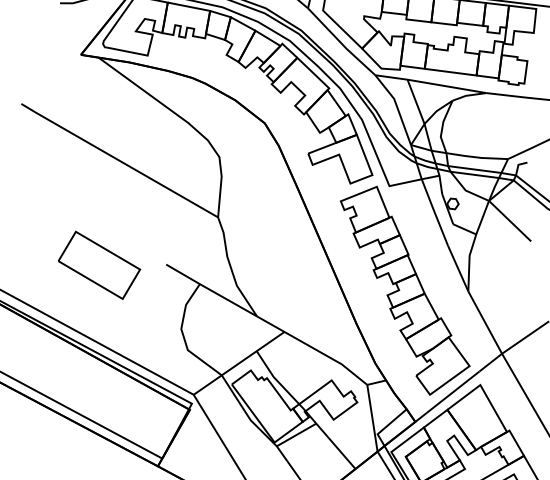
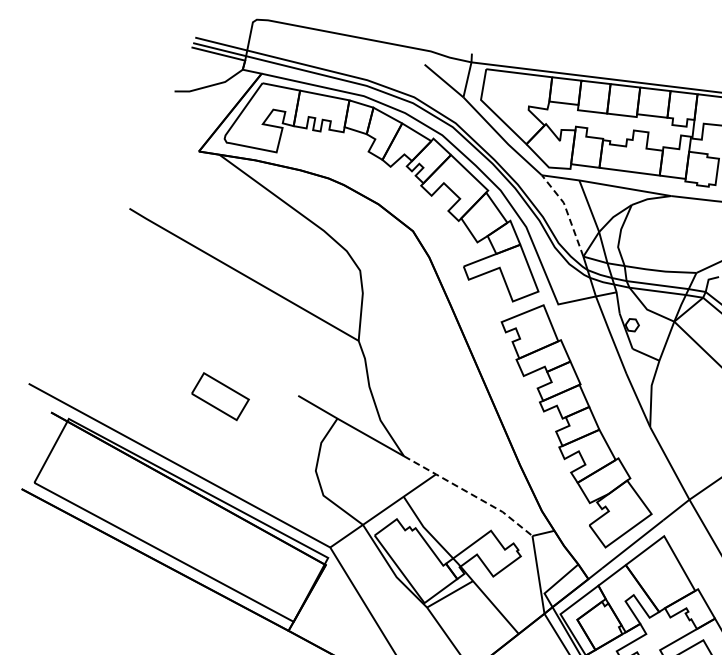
line: (397, 107) -> (567, 212), solid -> dashed
part: (99, 265) -> (220, 396), size x0.6
line: (314, 348) -> (470, 493), solid -> dashed

